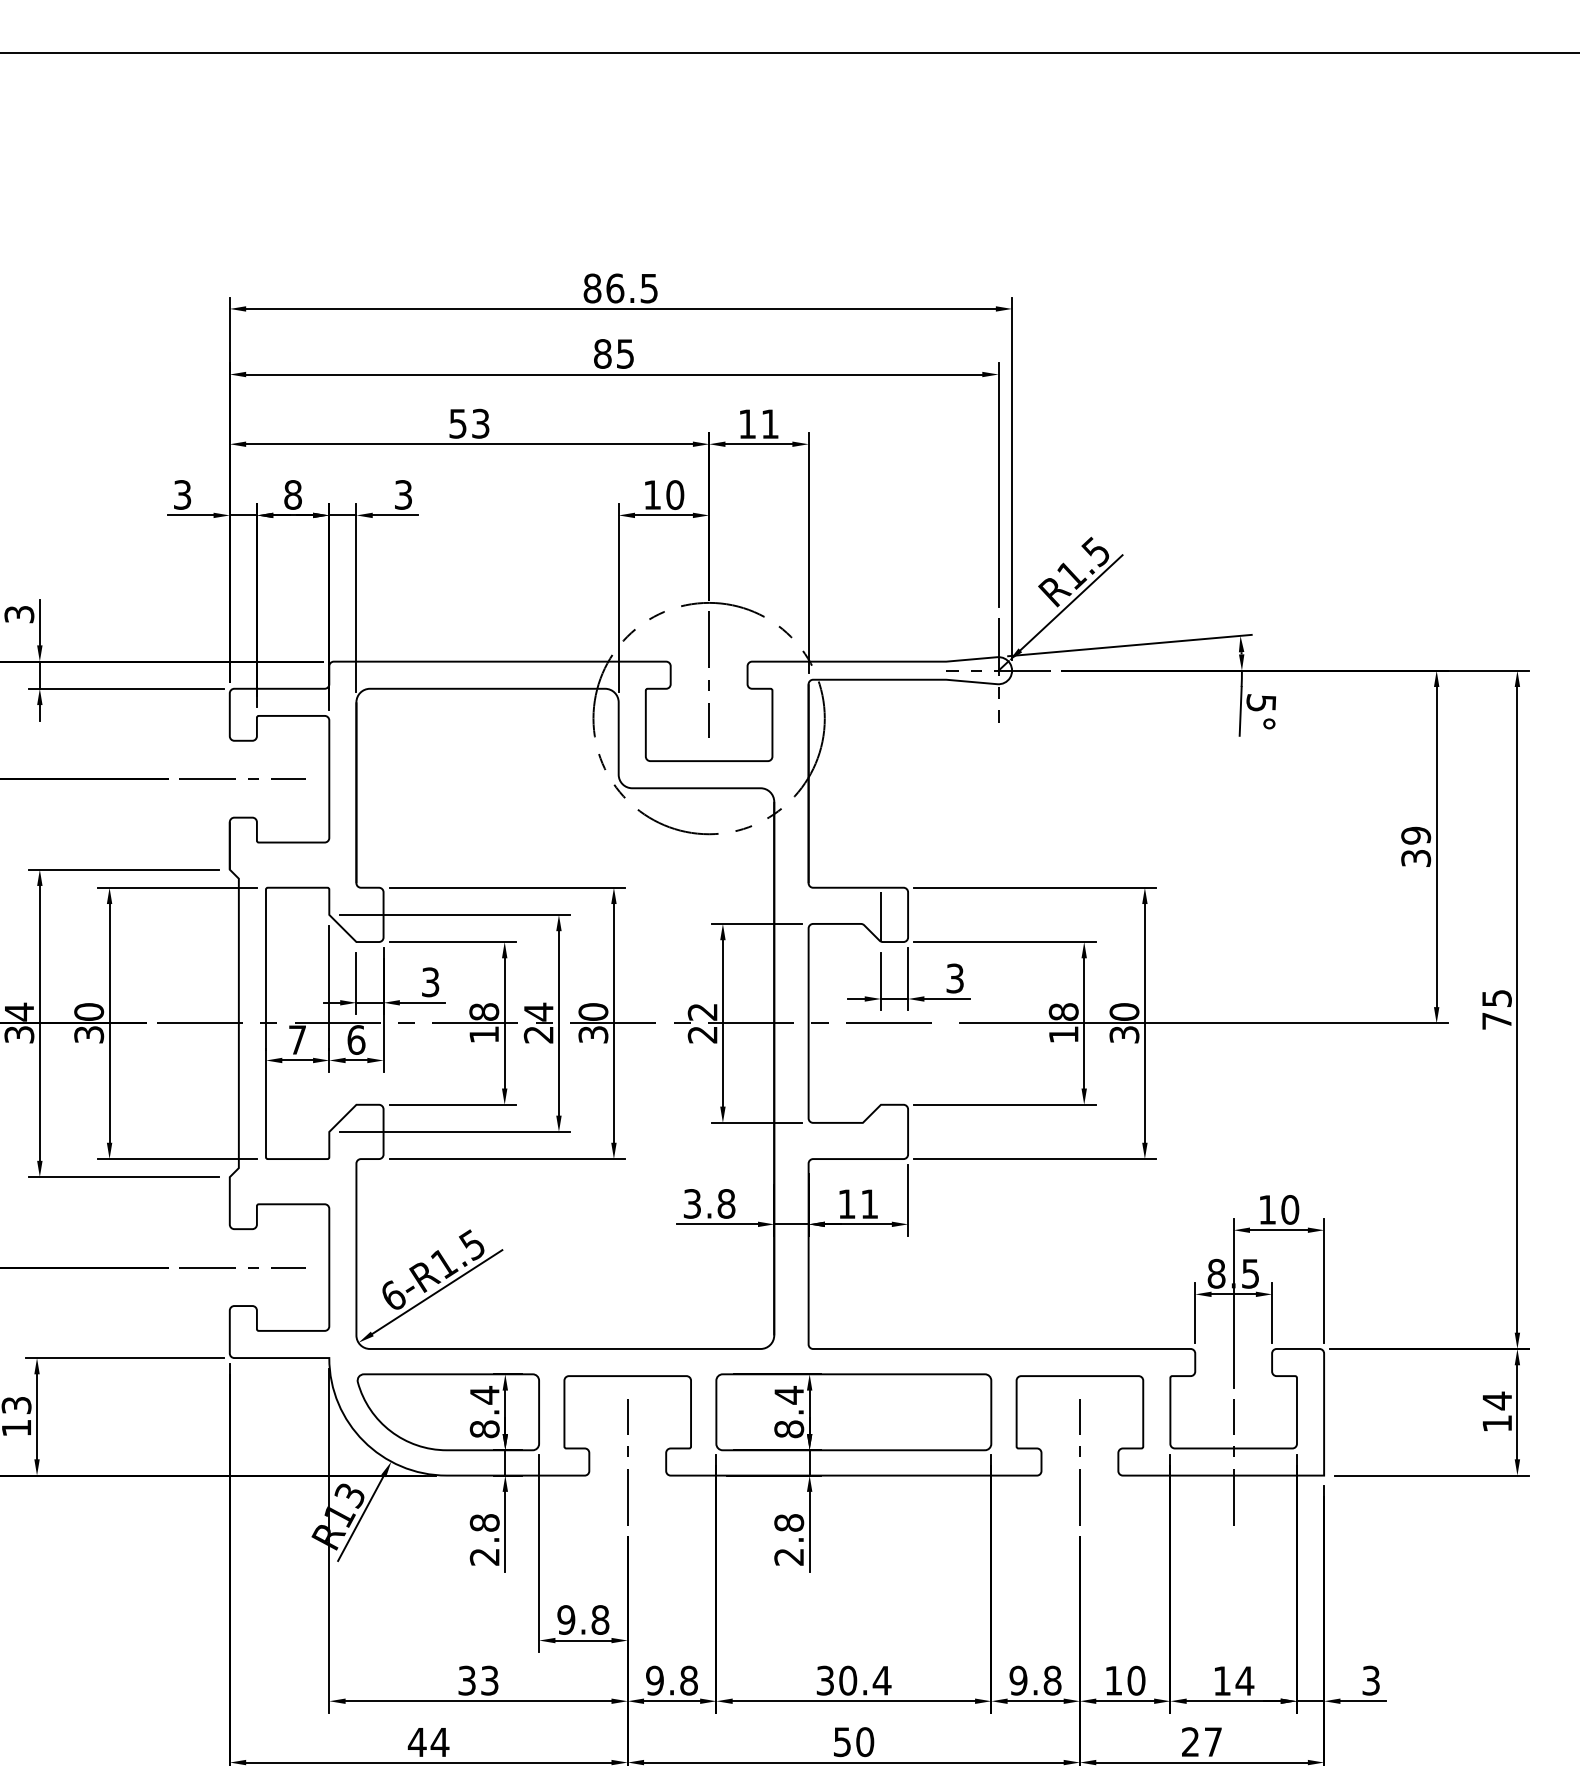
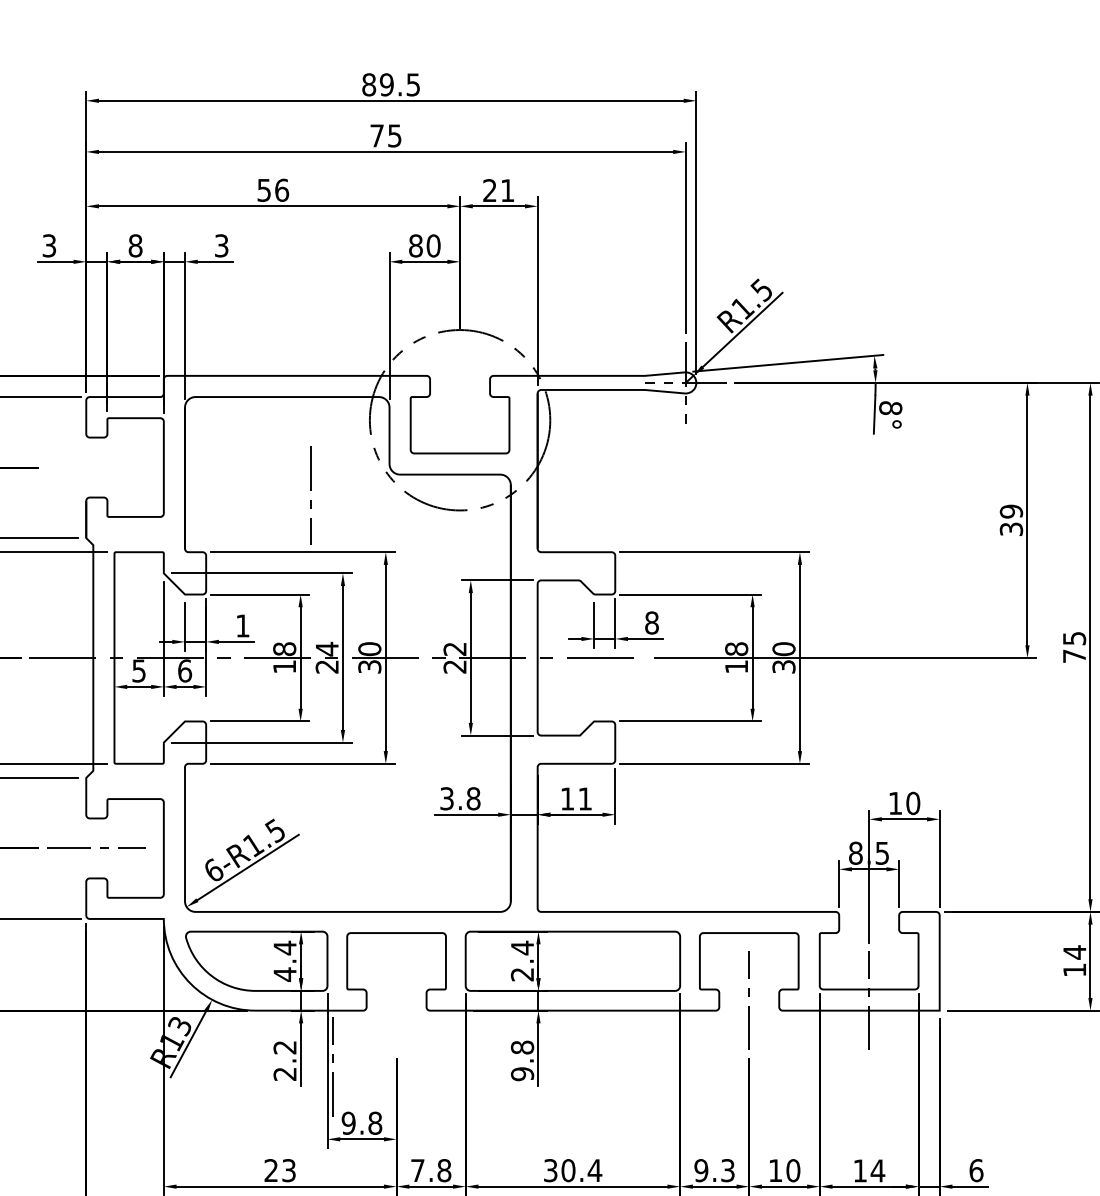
text: (615, 288) -> (387, 84), 86.5 -> 89.5
text: (602, 353) -> (376, 135), 85 -> 75
text: (480, 423) -> (281, 190), 53 -> 56
text: (746, 423) -> (489, 190), 11 -> 21
text: (652, 494) -> (415, 245), 10 -> 80
line: (708, 680) -> (310, 500), moved
text: (1261, 702) -> (890, 407), 5° -> 8°
line: (248, 778) -> (100, 467), removed
line: (880, 917) -> (593, 575), removed
text: (955, 978) -> (652, 622), 3 -> 8
text: (430, 982) -> (242, 626), 3 -> 1
text: (297, 1039) -> (139, 670), 7 -> 5
text: (484, 1429) -> (284, 974), 8.4 -> 4.4
text: (789, 1429) -> (522, 974), 8.4 -> 2.4
line: (627, 1456) -> (333, 1062), moved
text: (484, 1522) -> (284, 1047), 2.8 -> 2.2
text: (789, 1557) -> (522, 1074), 2.8 -> 9.8
text: (466, 1680) -> (270, 1170), 33 -> 23
text: (654, 1680) -> (417, 1170), 9.8 -> 7.8
text: (1052, 1680) -> (727, 1170), 9.8 -> 9.3
text: (1371, 1680) -> (976, 1170), 3 -> 6

